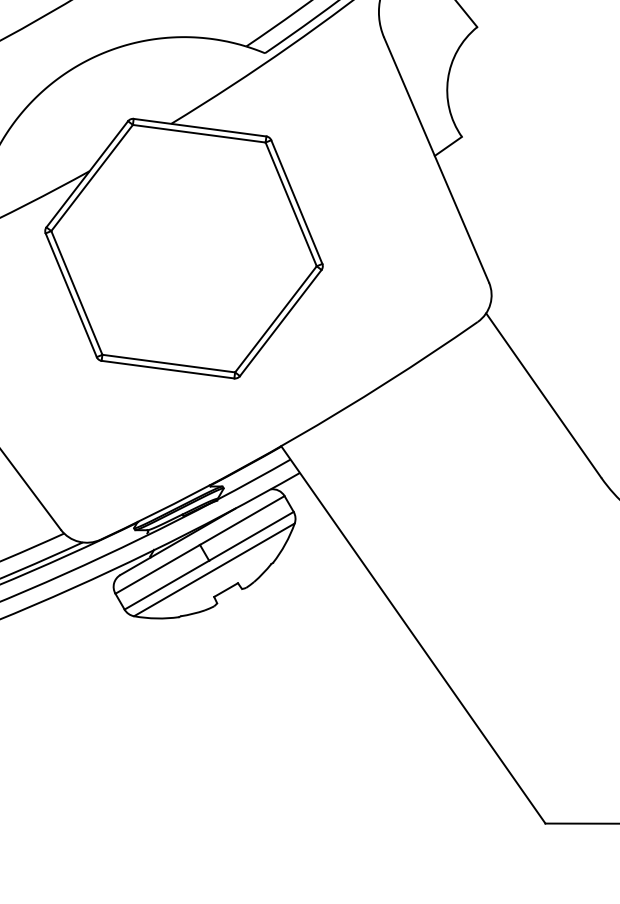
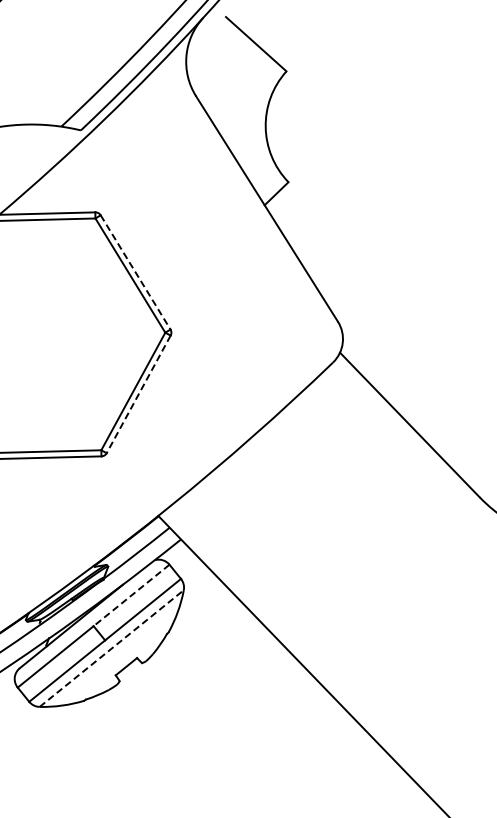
line: (296, 202) -> (135, 272), solid -> dashed
line: (280, 323) -> (138, 394), solid -> dashed
line: (242, 520) -> (131, 595), solid -> dashed
line: (214, 569) -> (111, 648), solid -> dashed

